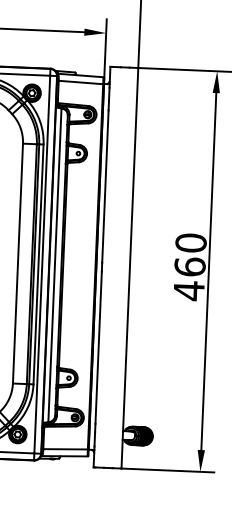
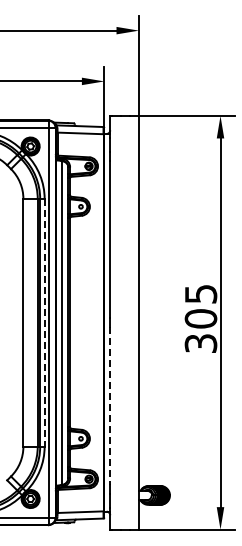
line: (38, 264) -> (44, 322), solid -> dashed
text: (189, 266) -> (200, 318), 460 -> 305
line: (98, 347) -> (110, 405), solid -> dashed

